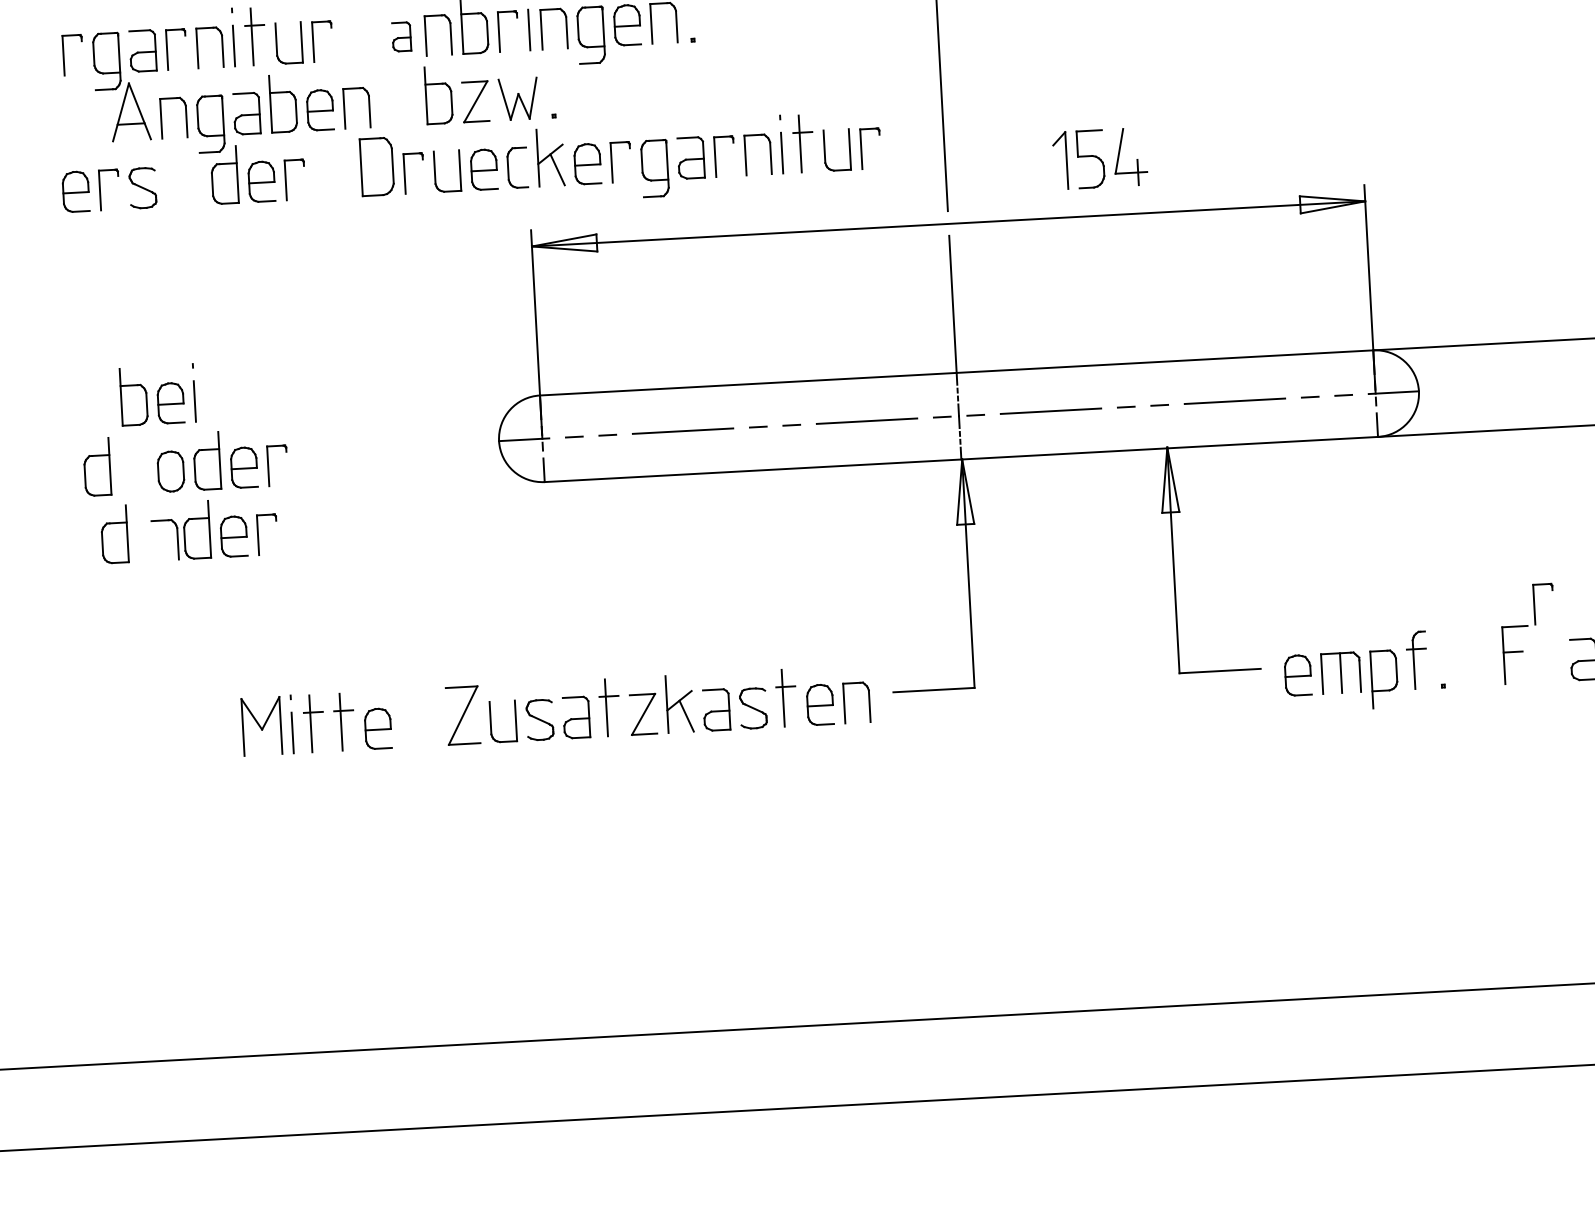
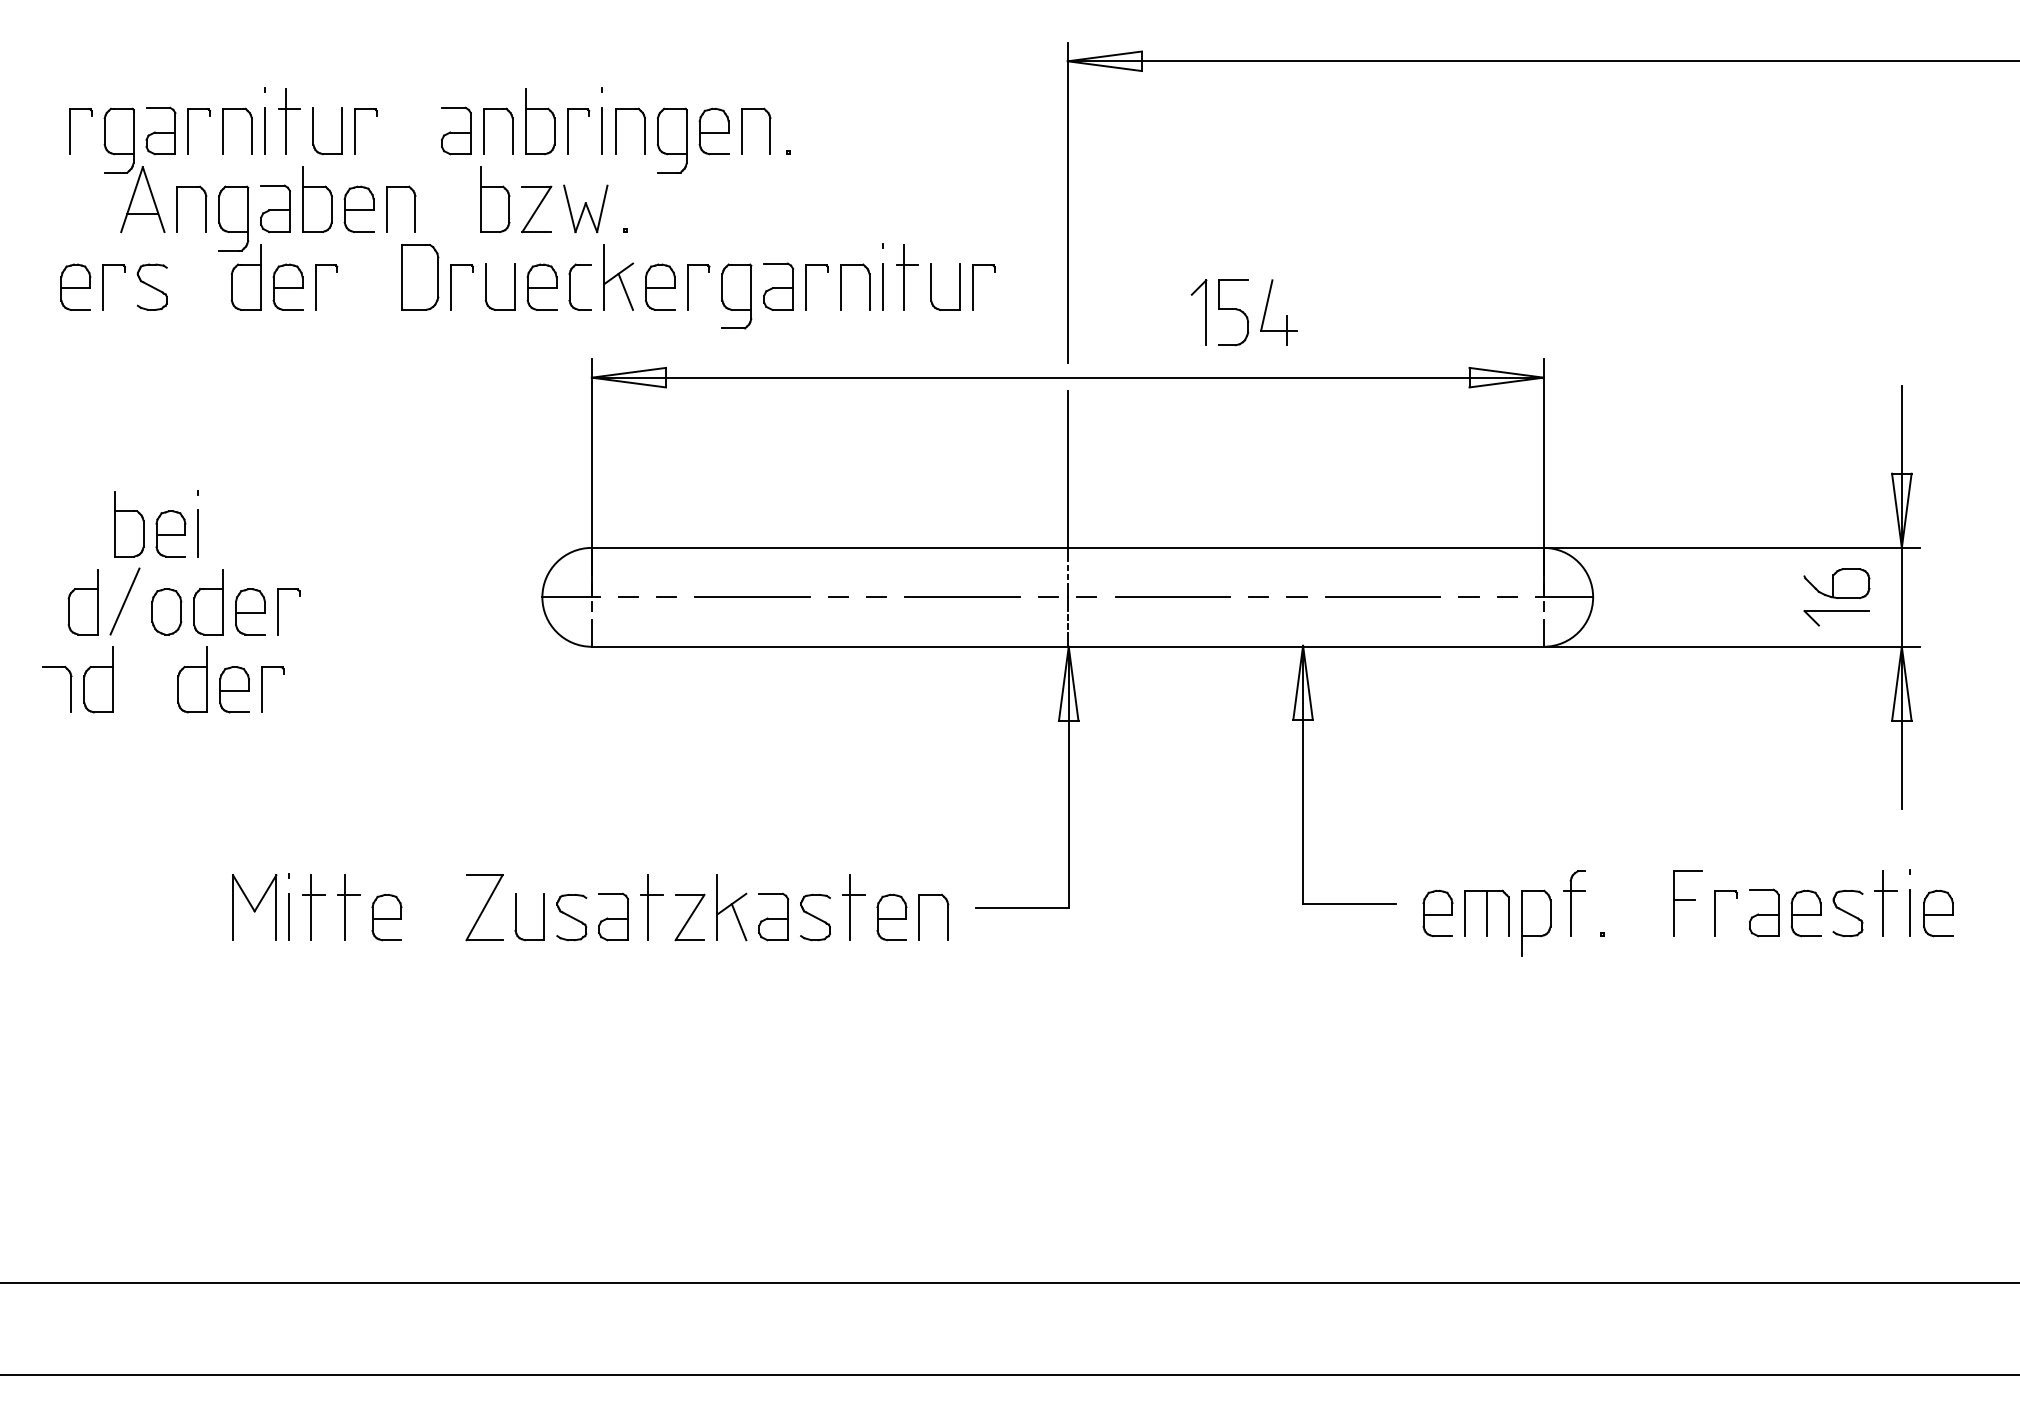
part: (401, 36) -> (456, 130), size x1.43
line: (133, 464) -> (124, 601), added
part: (177, 539) -> (70, 689), moved
part: (1534, 604) -> (1715, 913), moved

